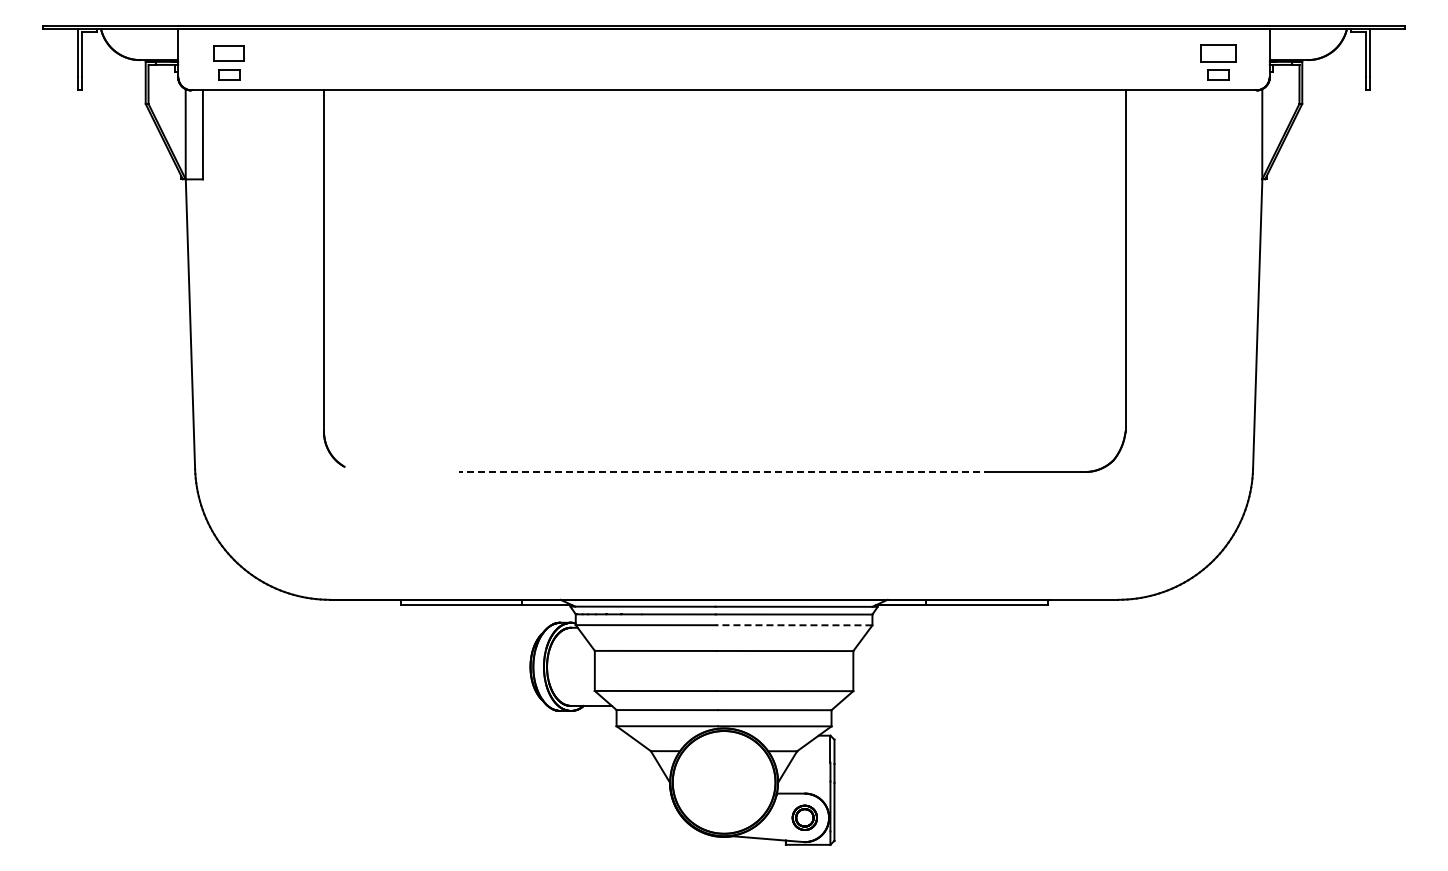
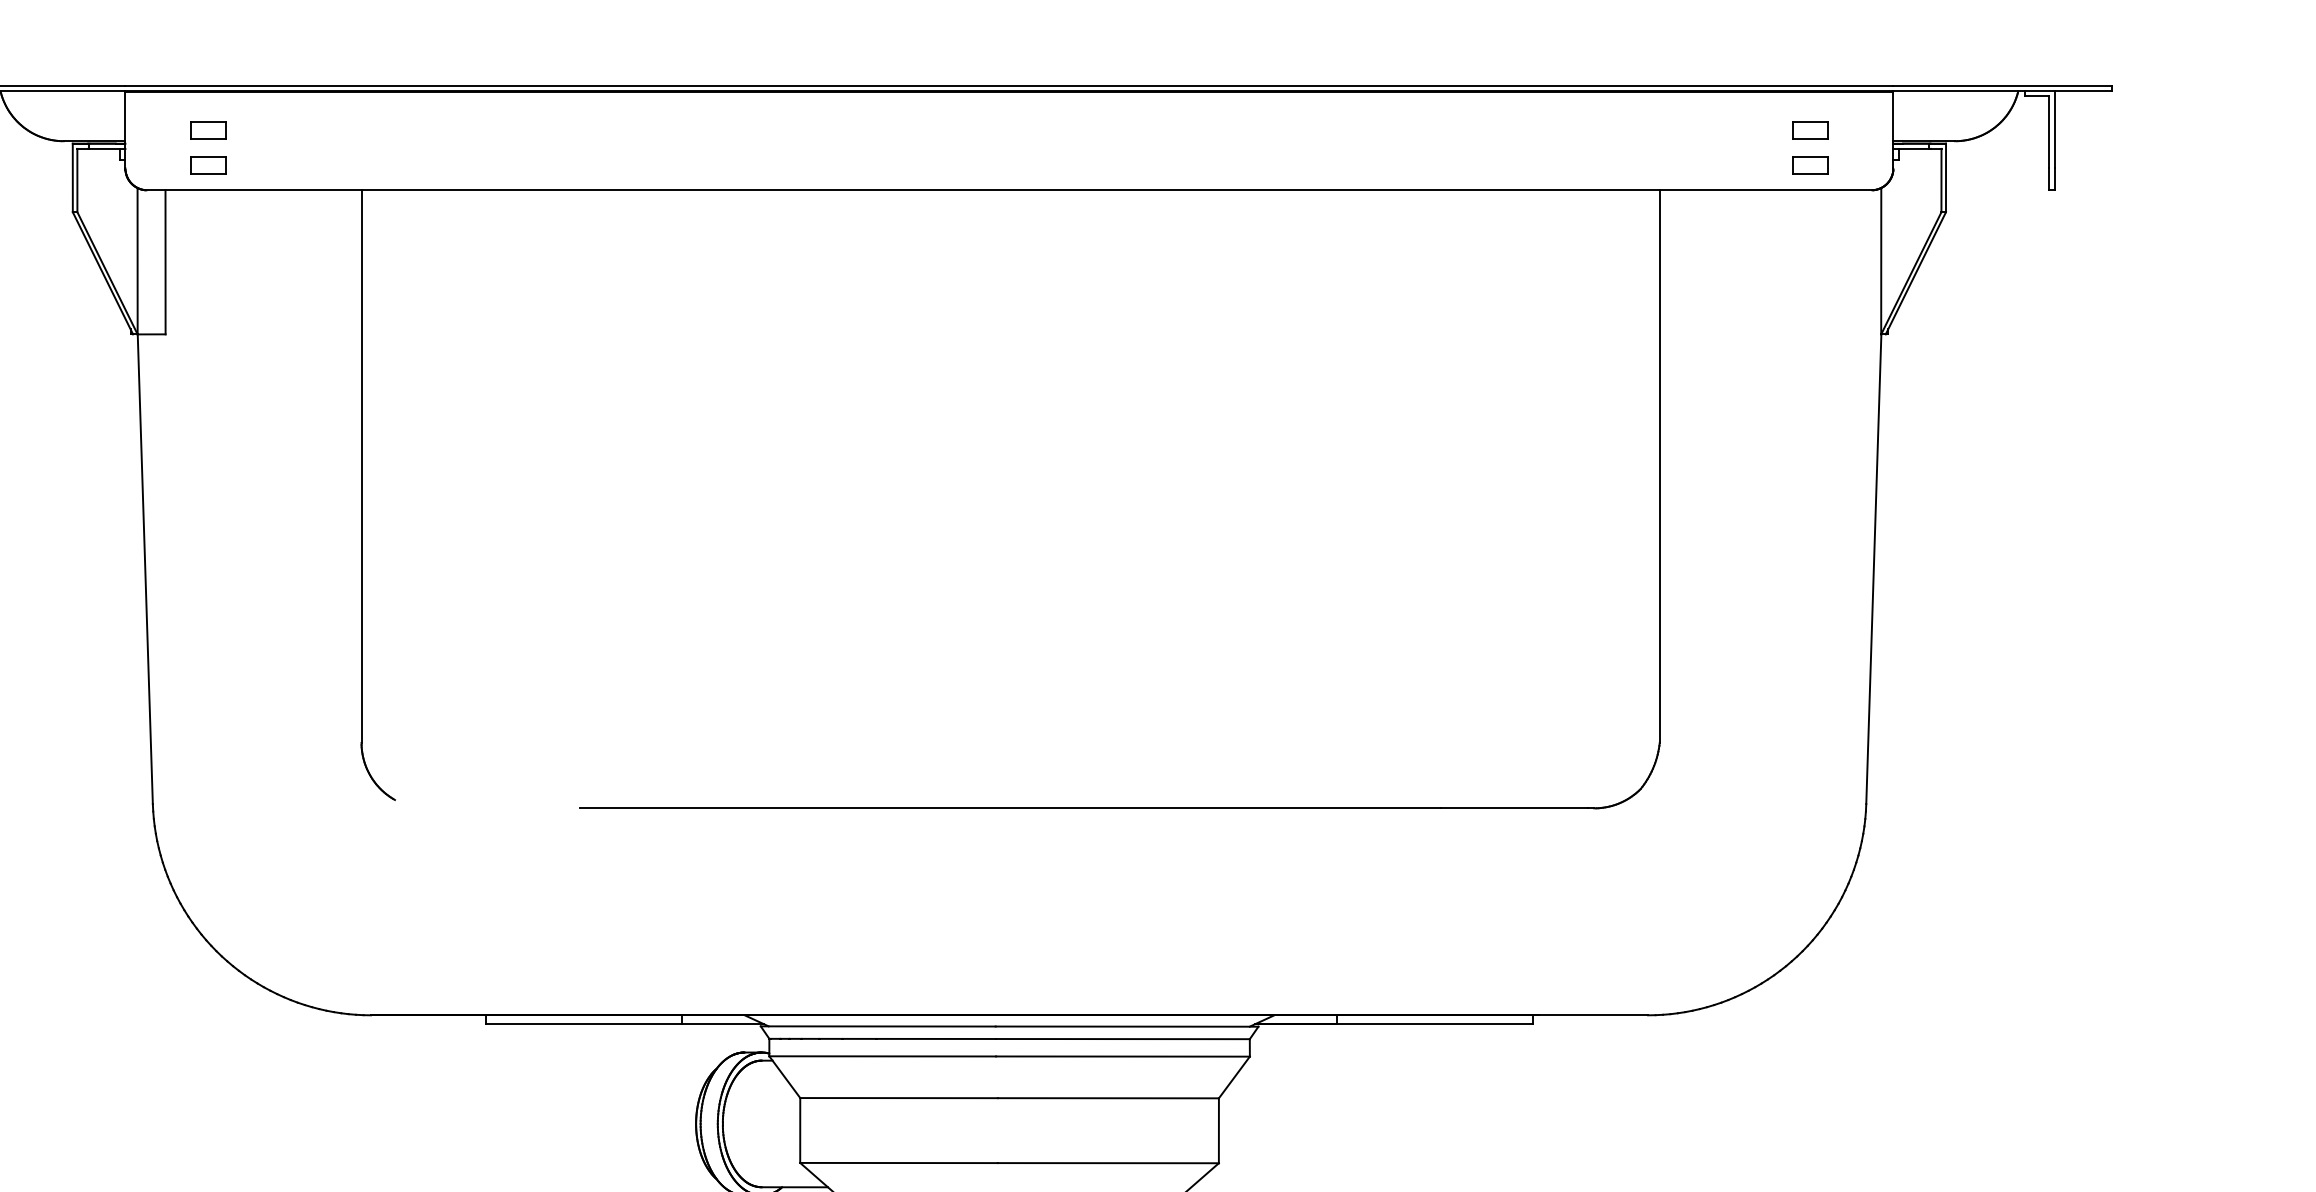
part: (229, 53) -> (208, 130), size x0.71
part: (1218, 53) -> (1810, 130), size x0.62
line: (724, 472) -> (1010, 809), dashed -> solid
line: (793, 625) -> (1121, 1056), dashed -> solid

